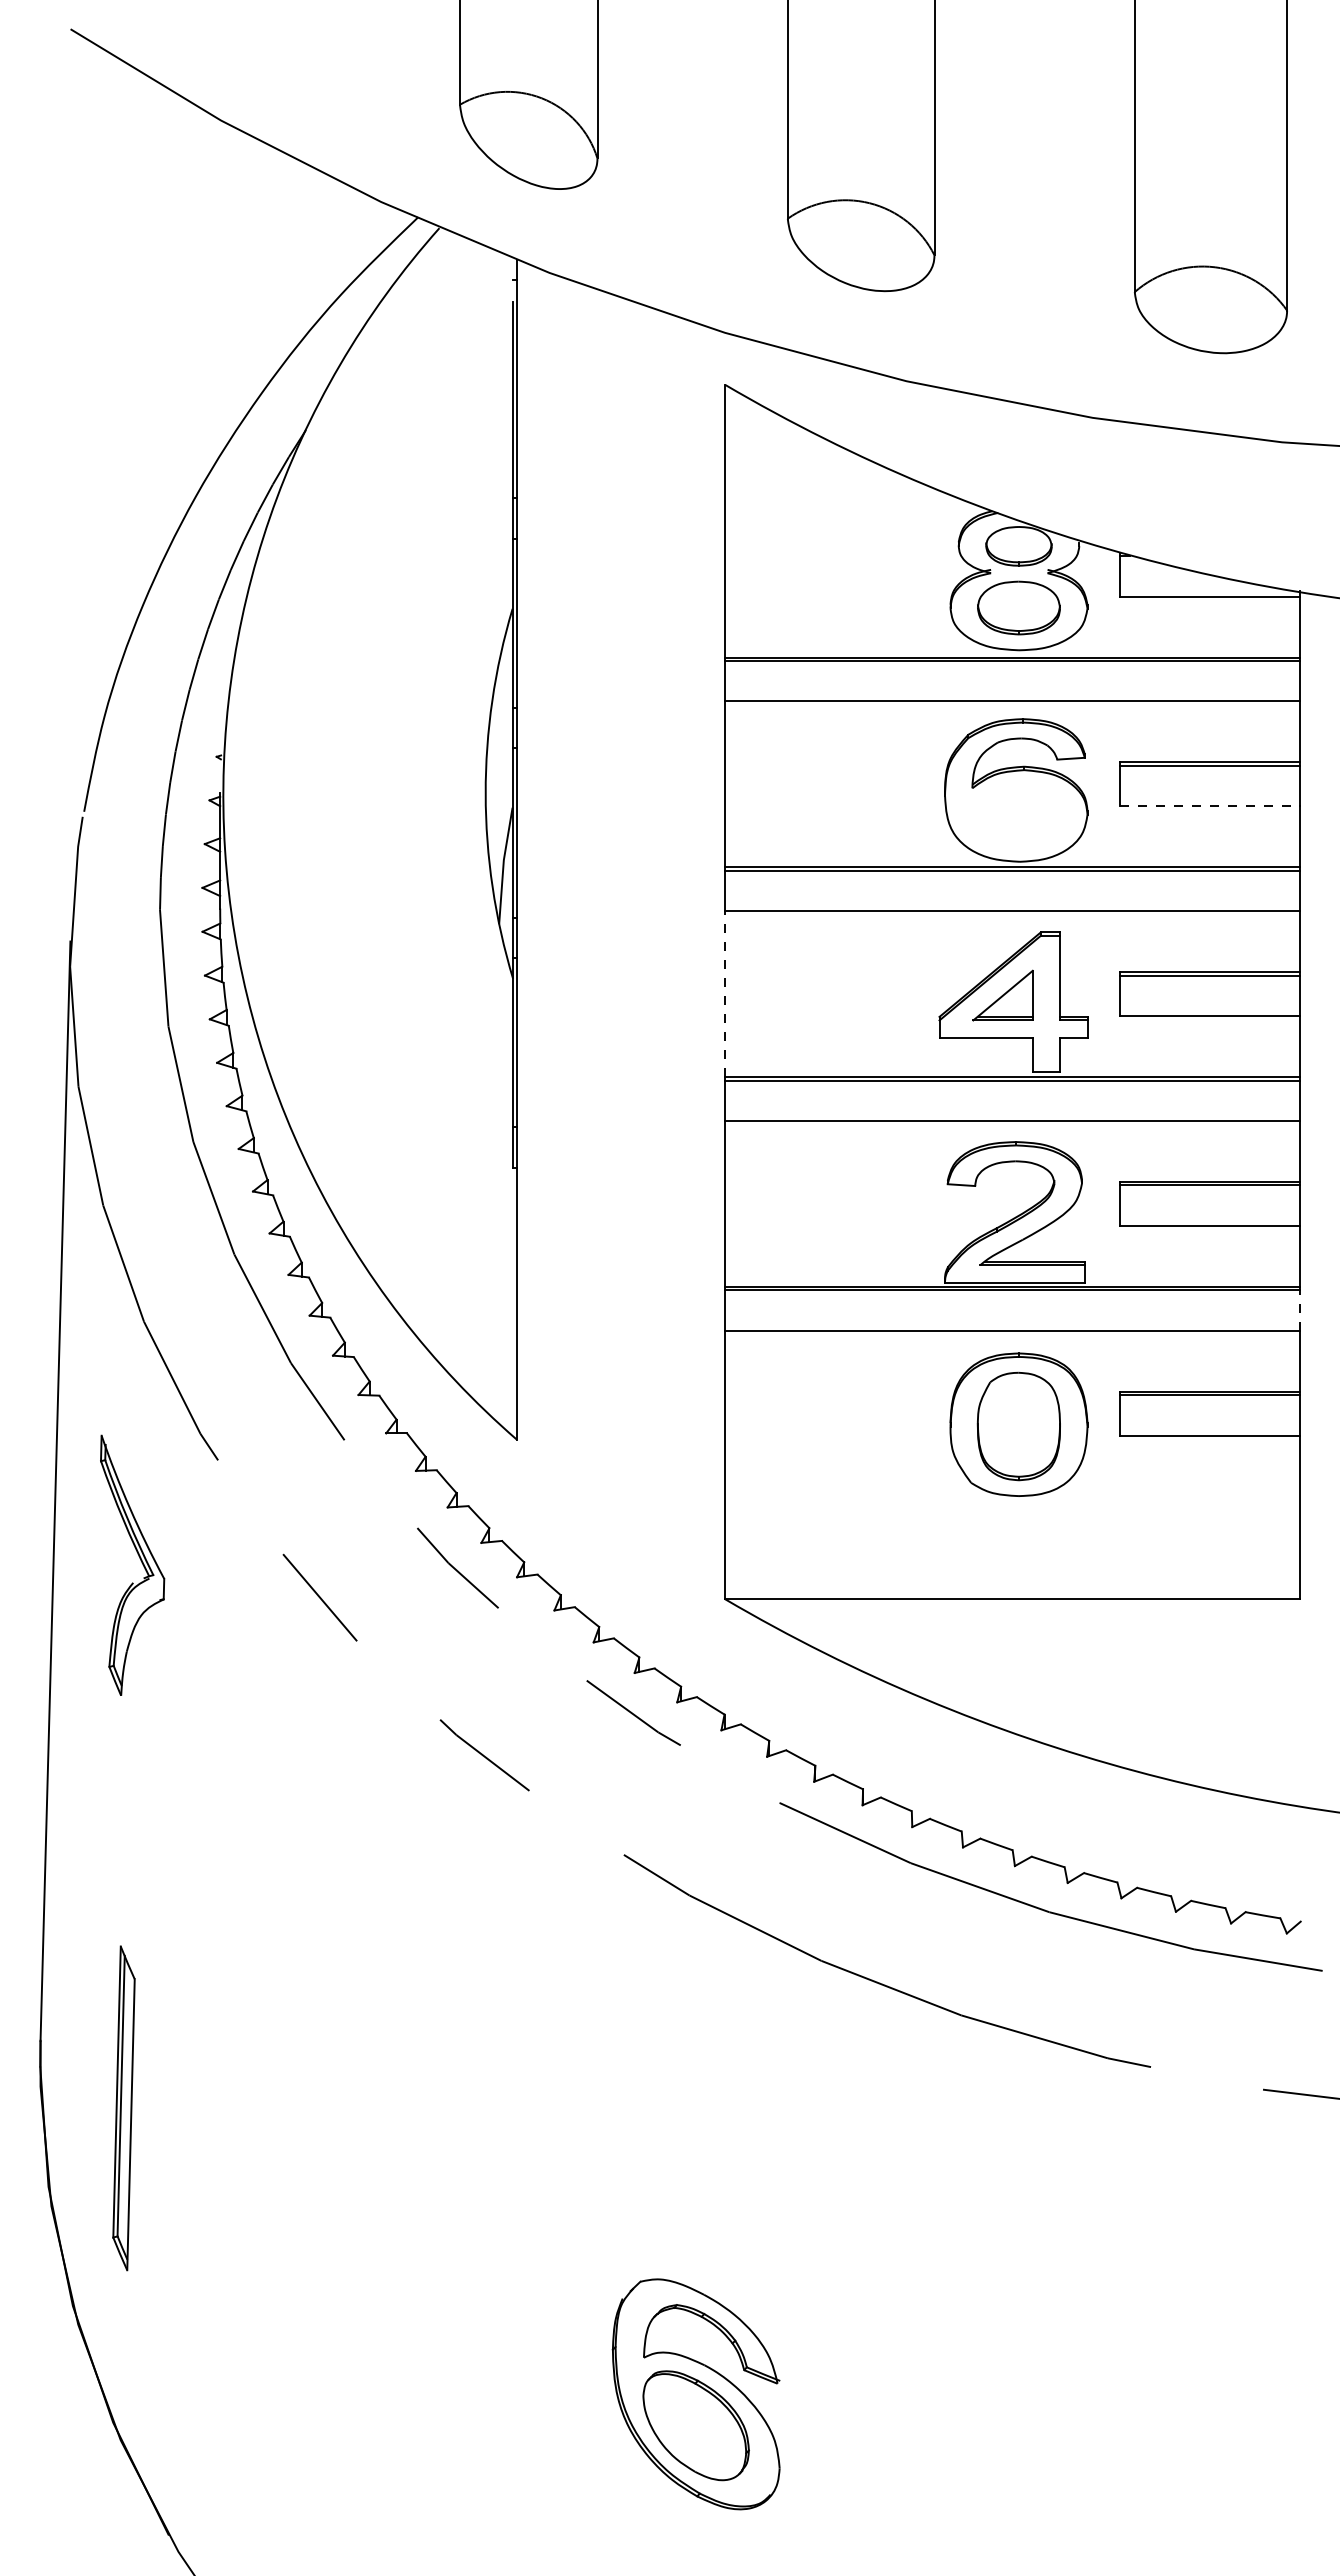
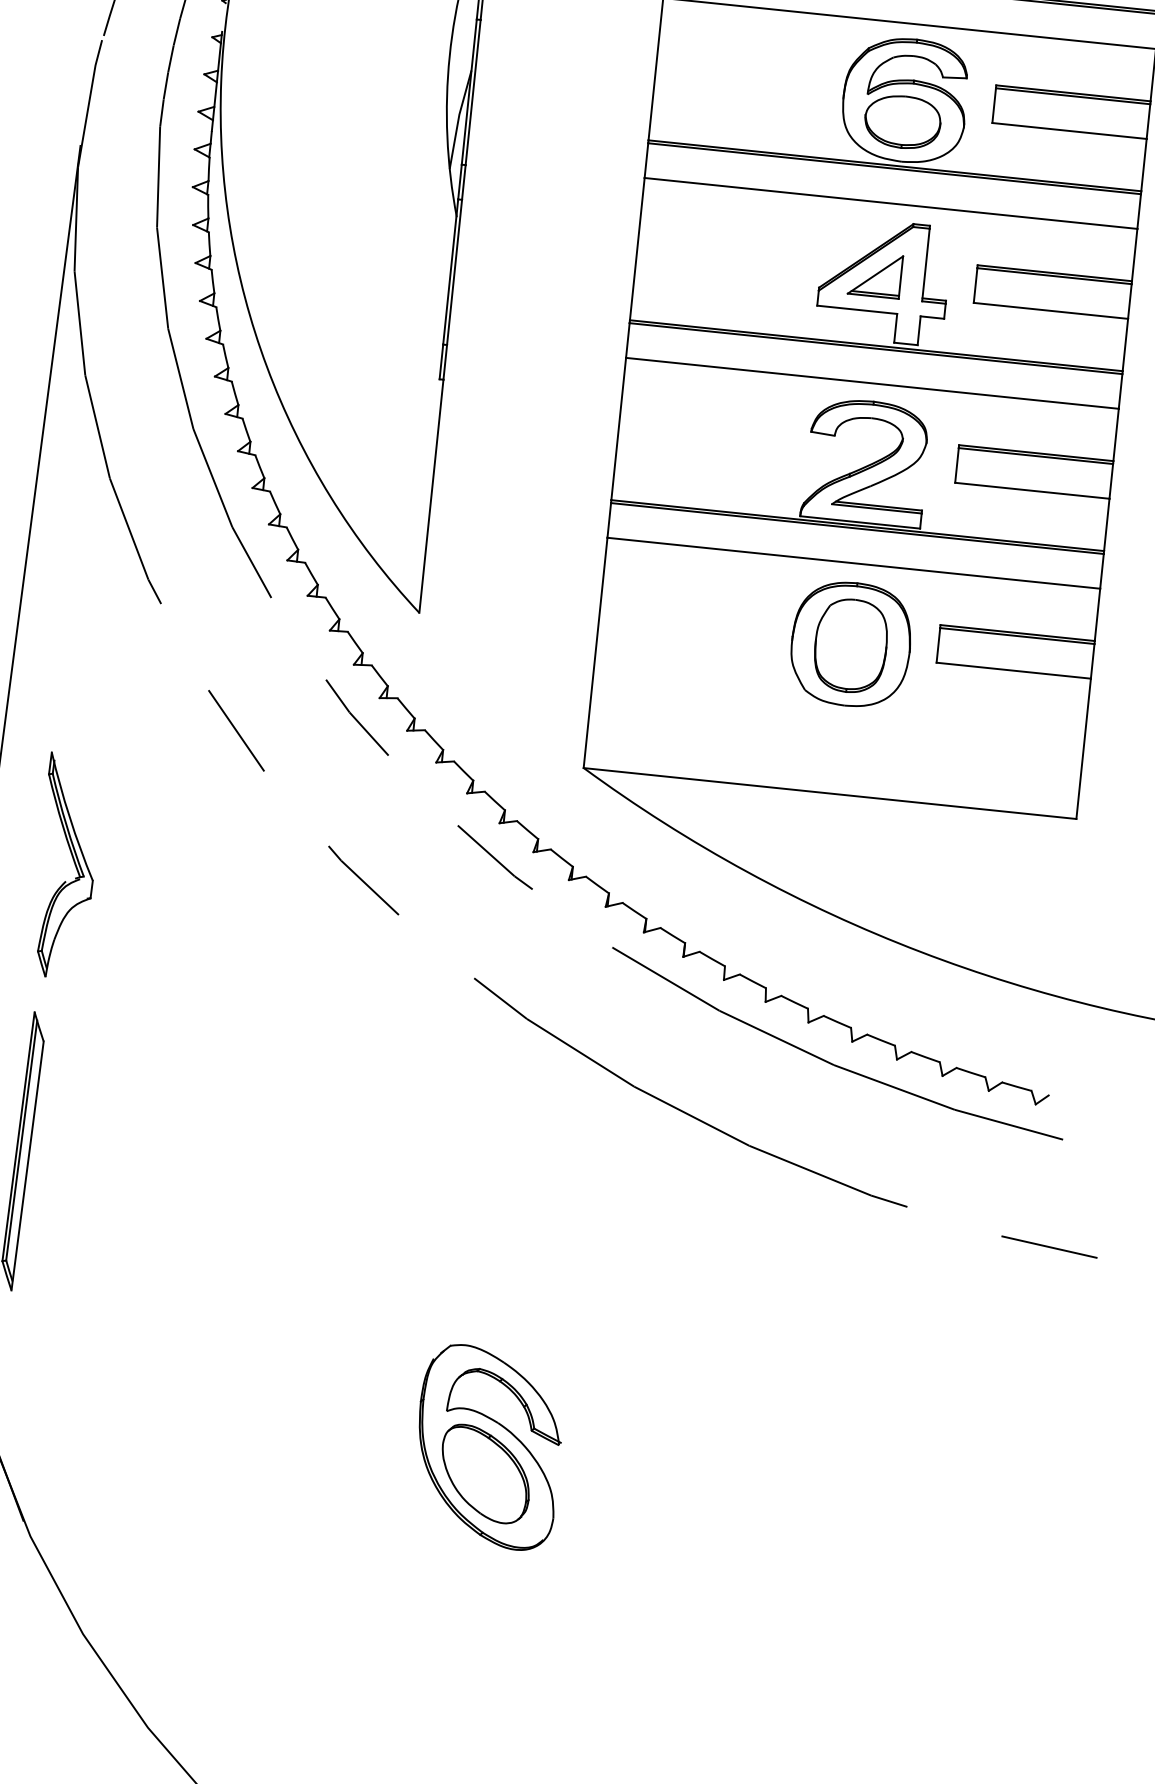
line: (1209, 806) -> (1069, 131), dashed -> solid
part: (1015, 815) -> (902, 121), added
line: (725, 994) -> (637, 249), dashed -> solid
line: (1299, 1310) -> (1101, 571), dashed -> solid
part: (140, 1560) -> (74, 862), moved

